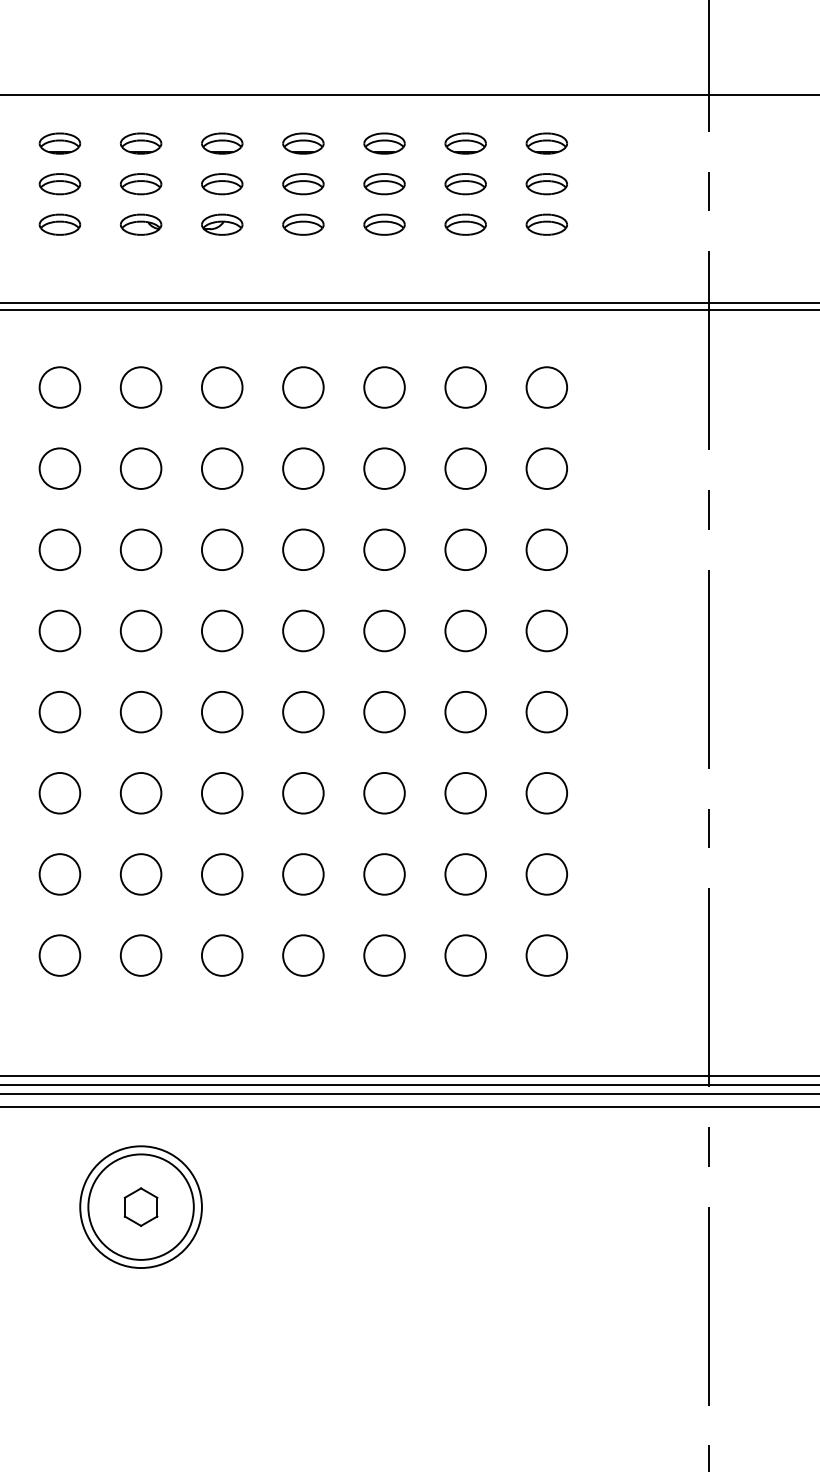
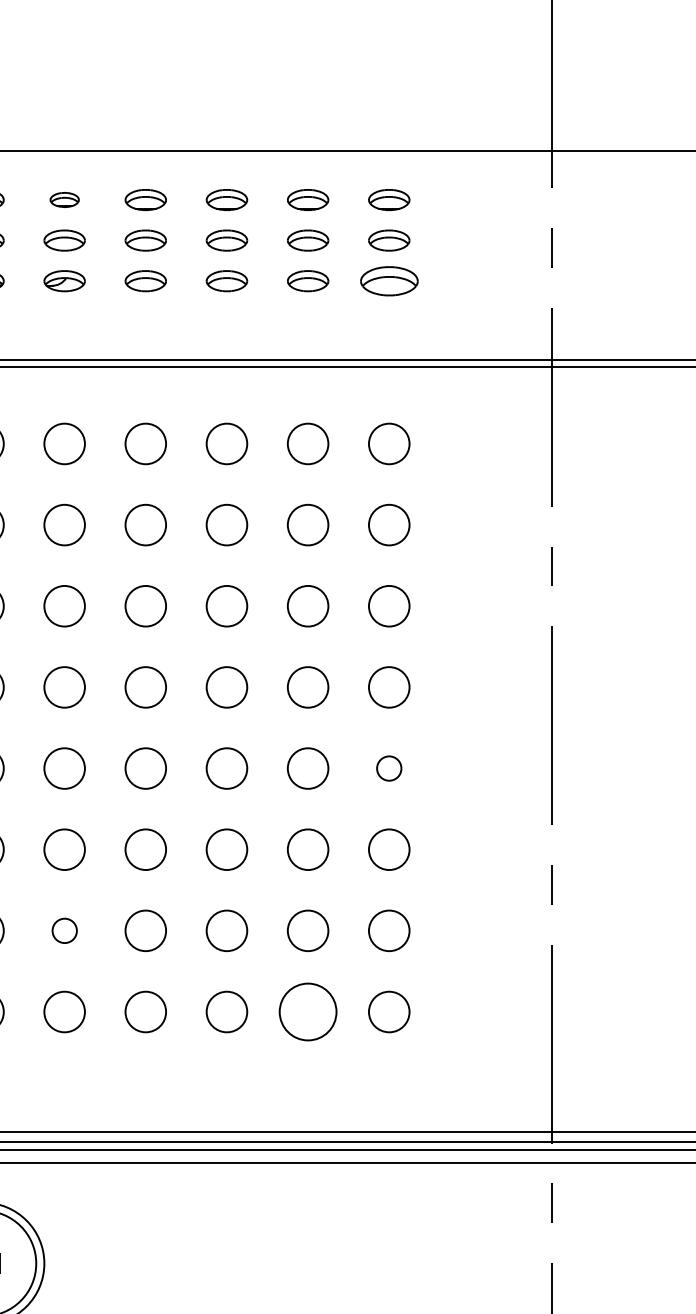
part: (222, 143) -> (64, 199), size x0.7
part: (546, 224) -> (388, 280), size x1.4
circle: (546, 711) -> (388, 767), size x0.6
circle: (222, 874) -> (64, 930), size x0.6
circle: (465, 955) -> (307, 1011), size x1.4

